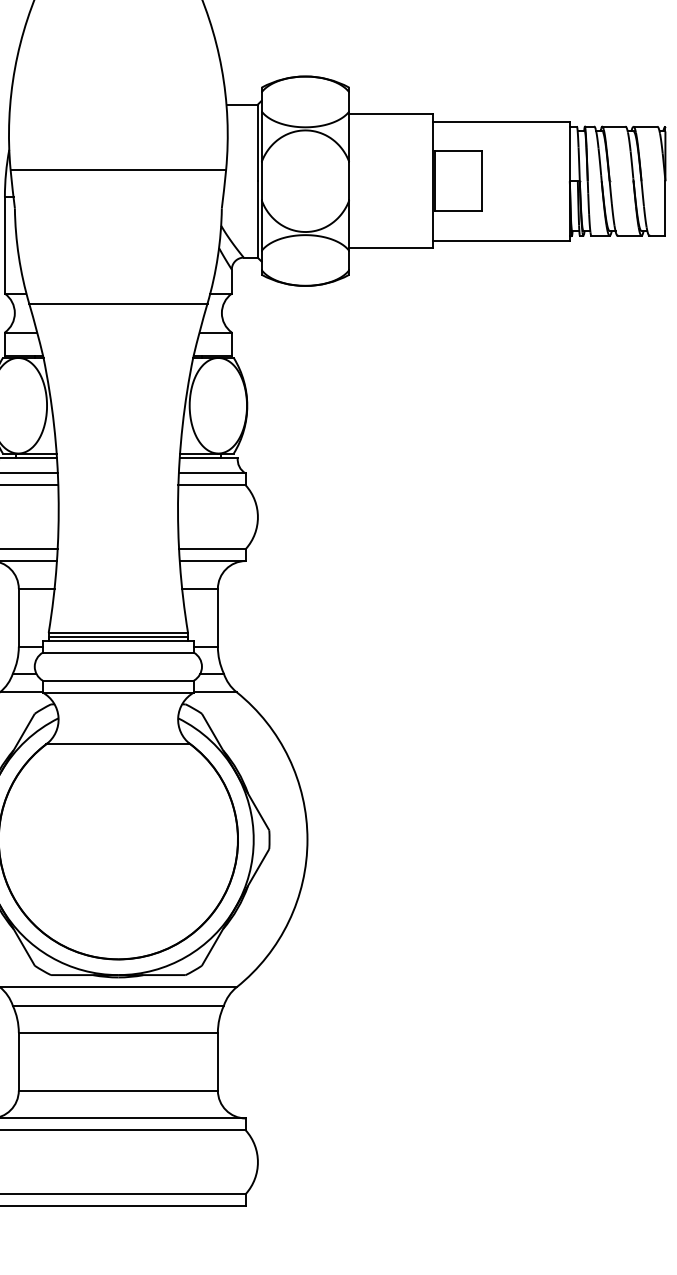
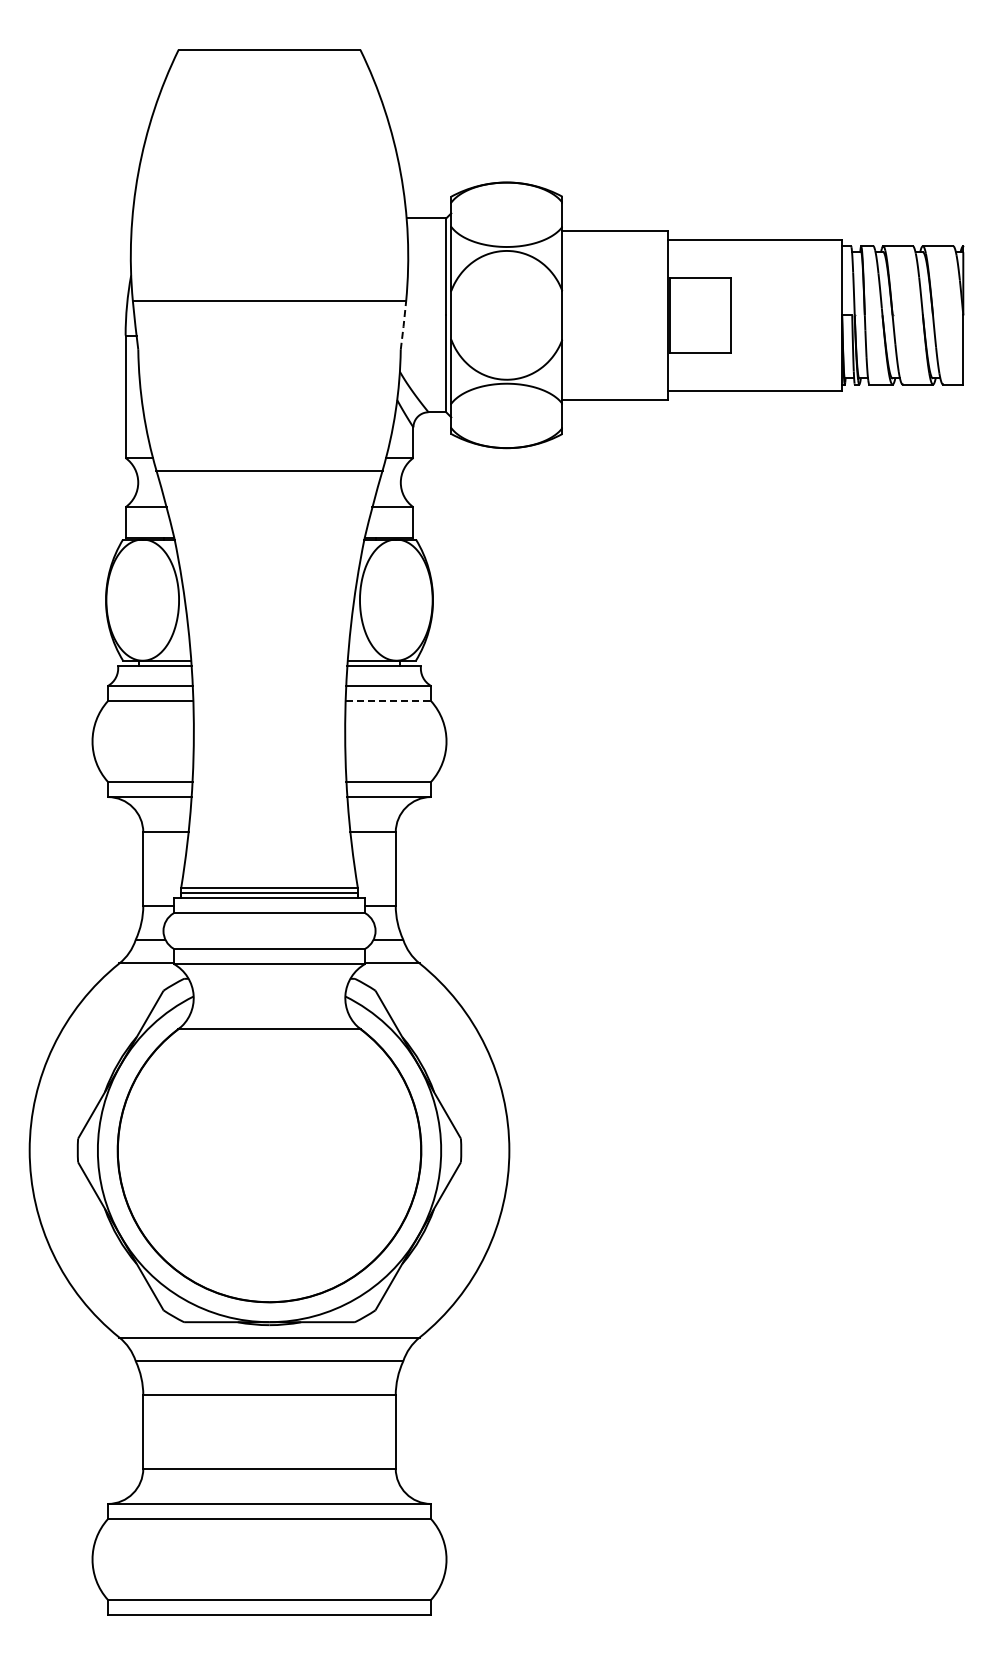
line: (224, 189) -> (403, 325), solid -> dashed
line: (212, 485) -> (388, 701), solid -> dashed

